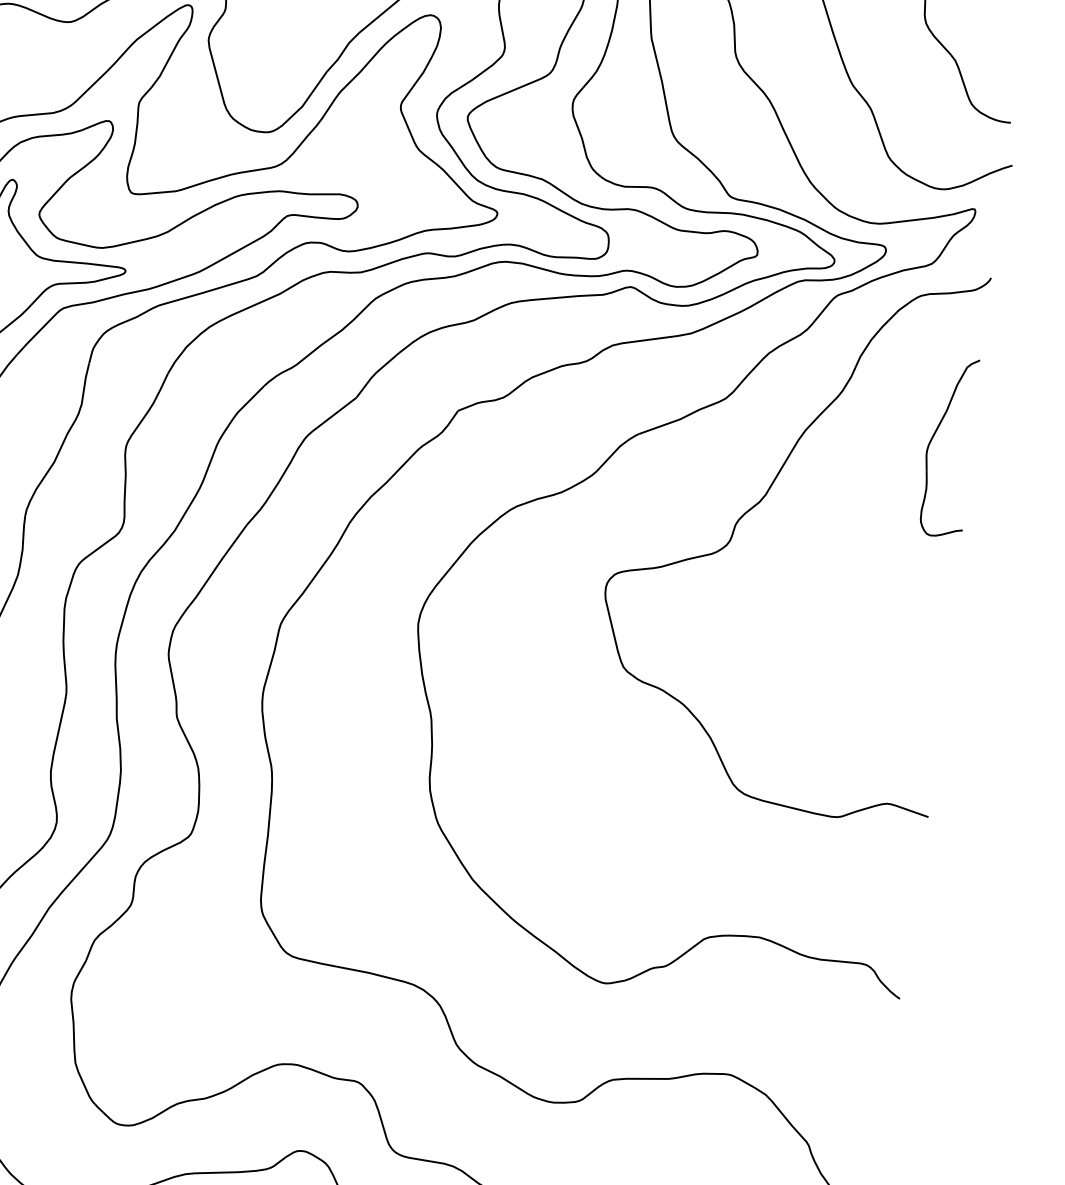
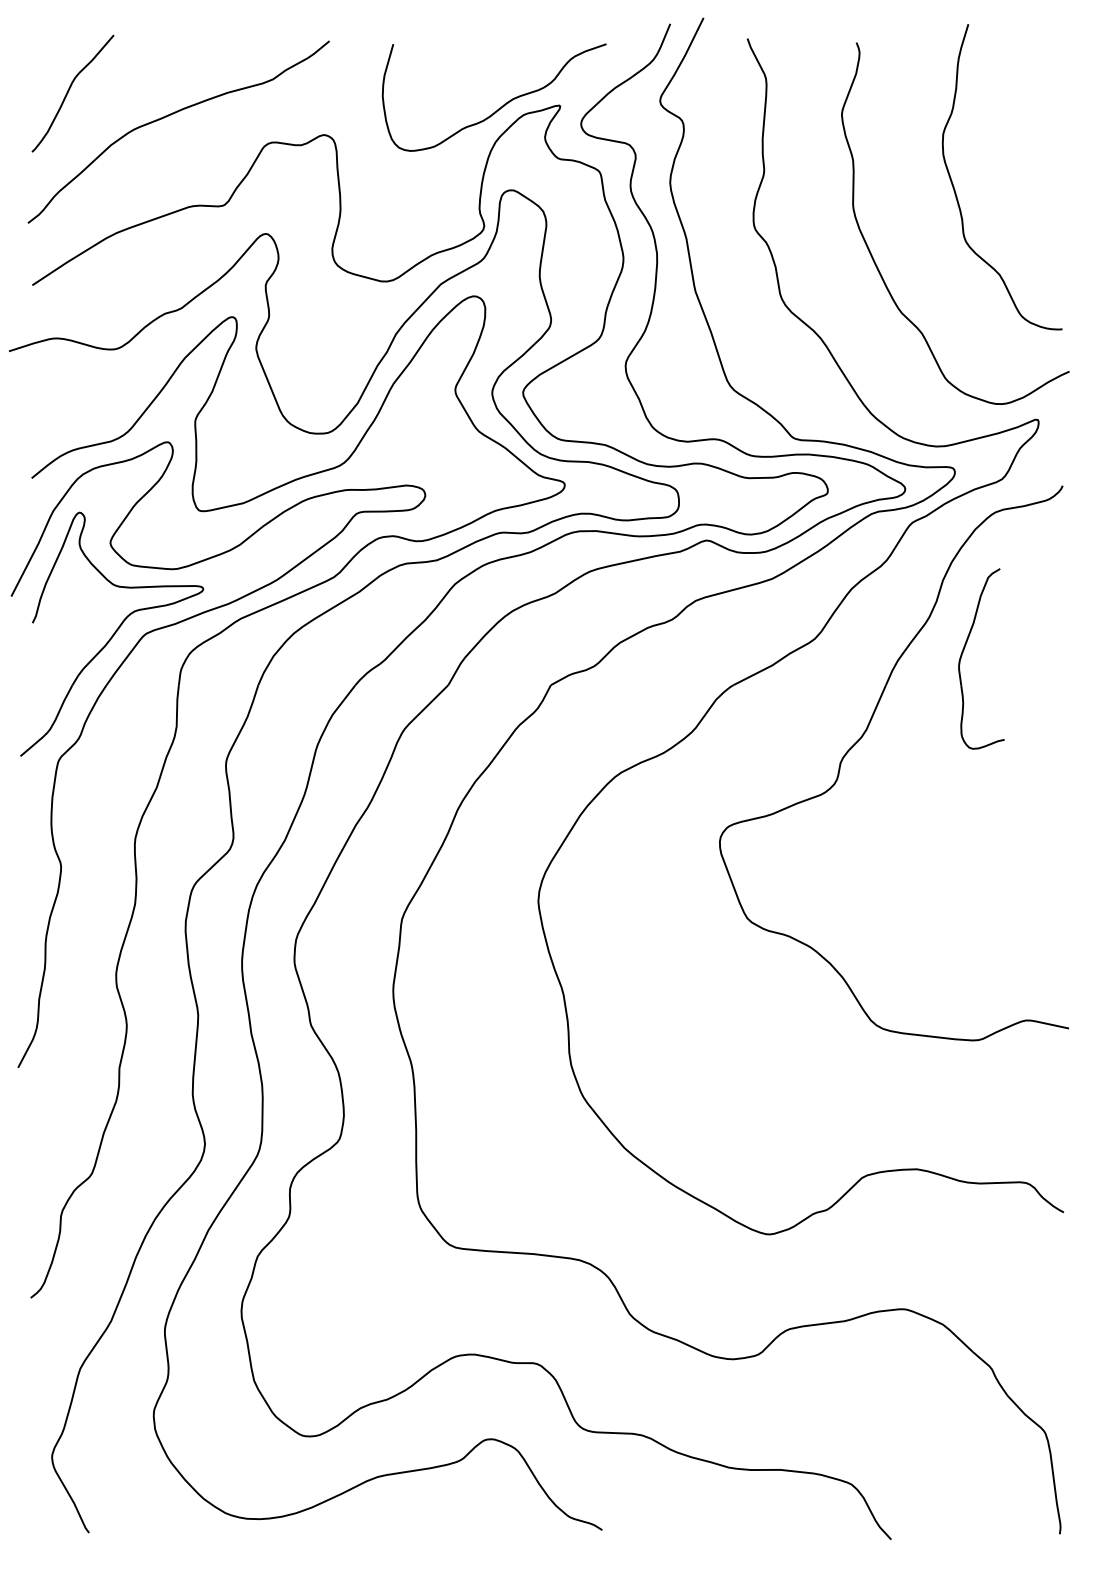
part: (934, 436) -> (964, 650), moved

